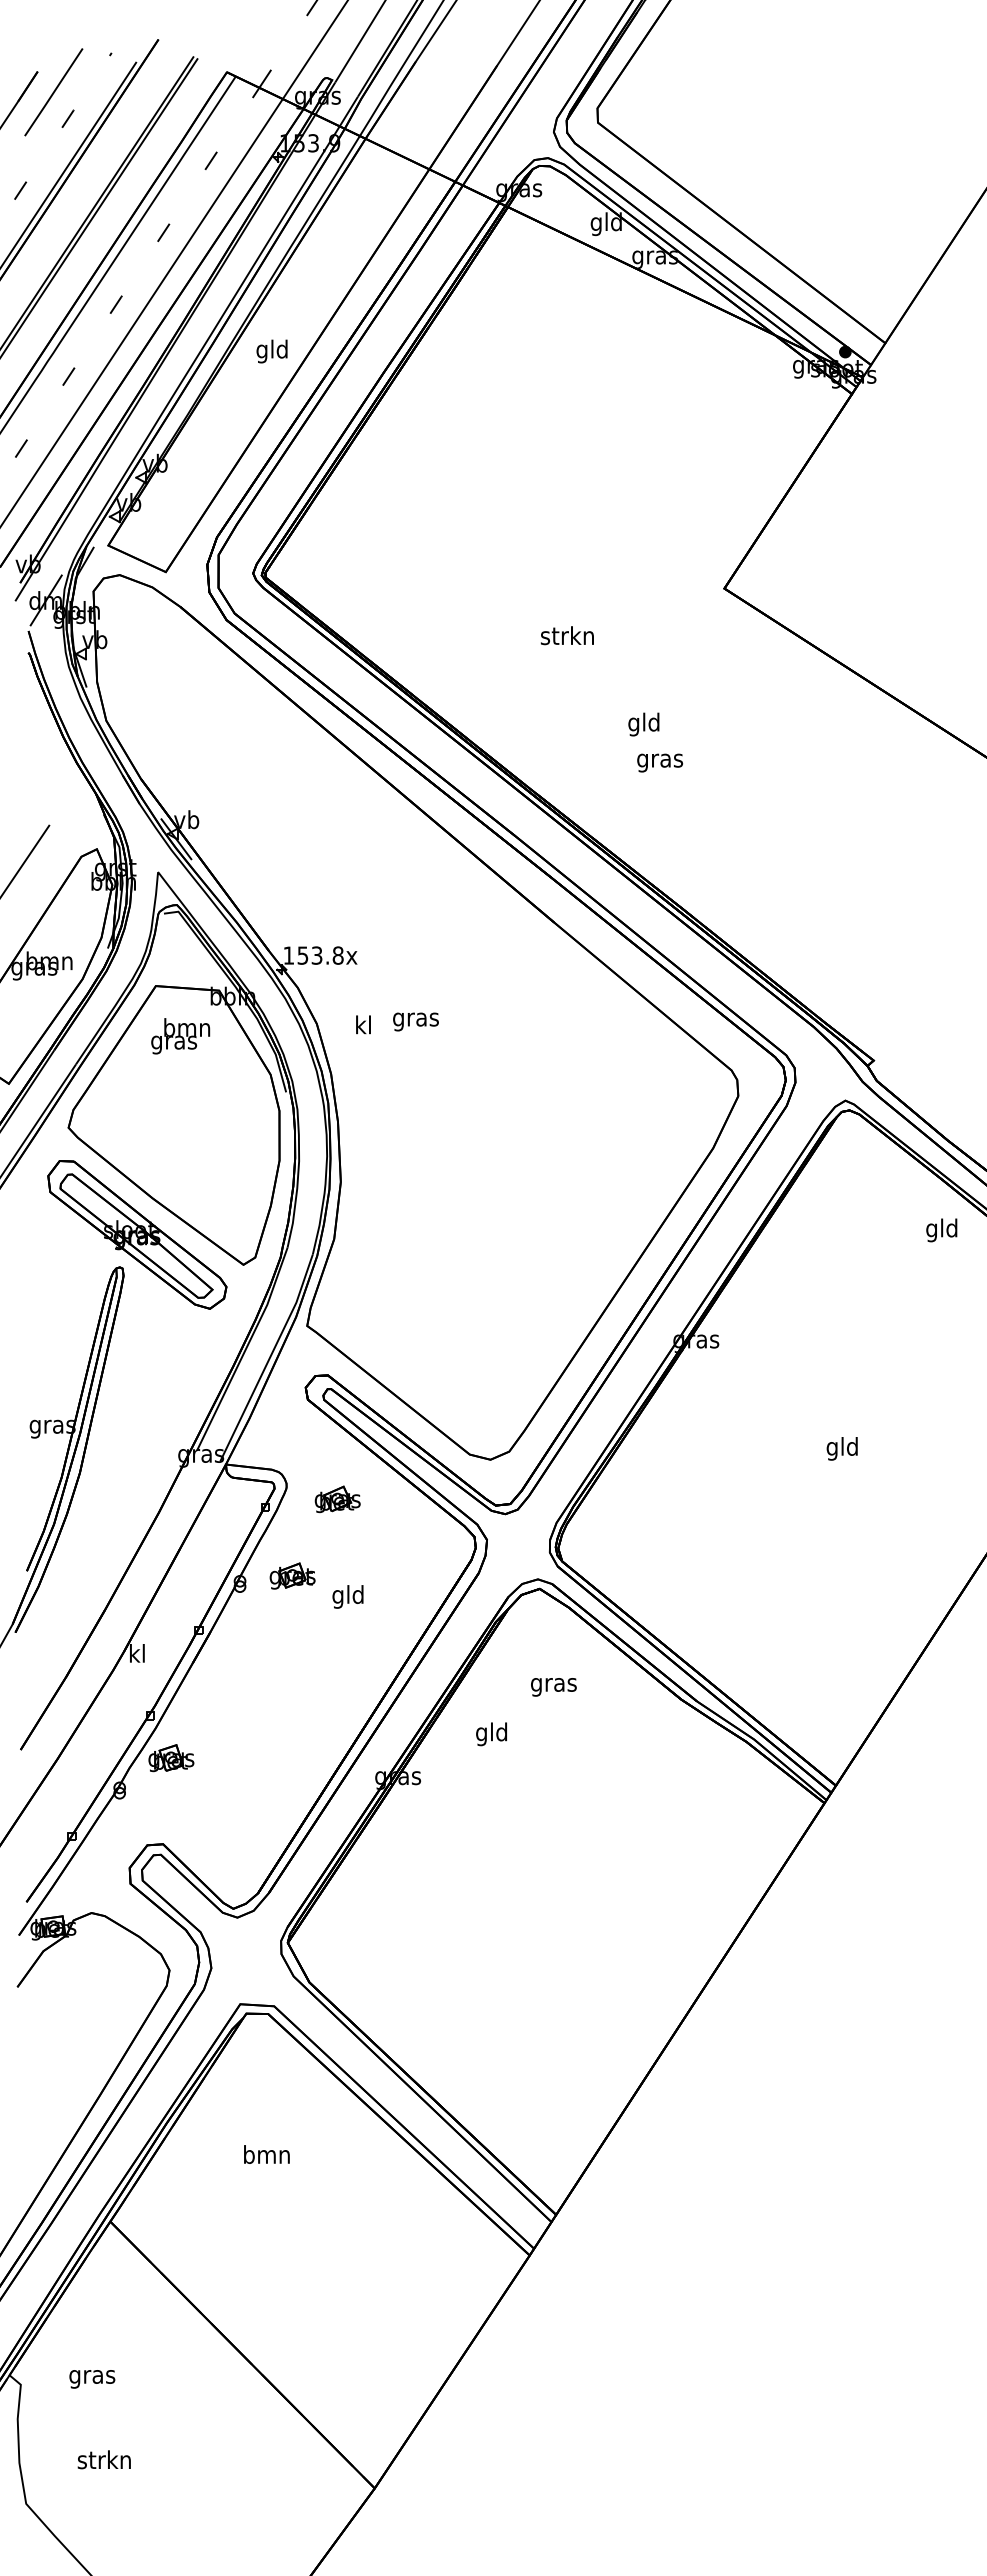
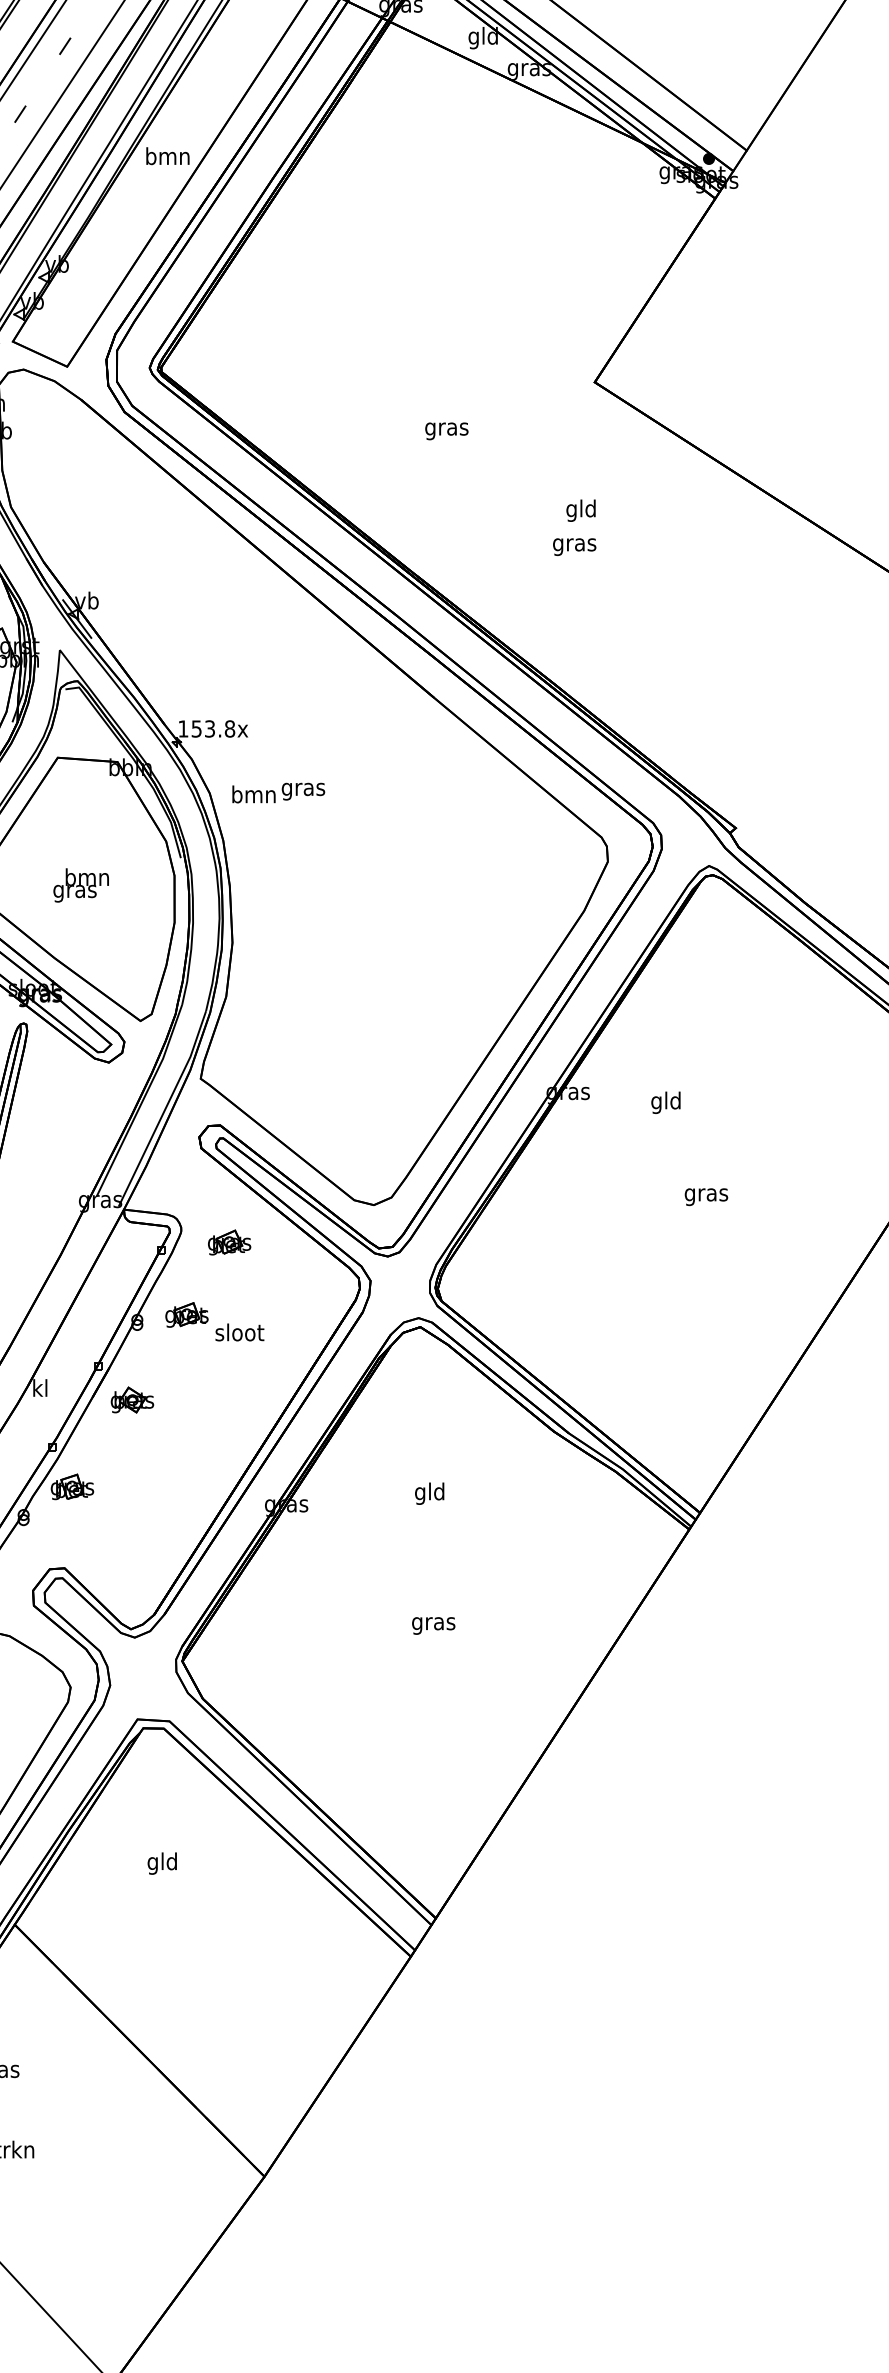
text: (272, 351) -> (167, 158), gld -> bmn
text: (566, 637) -> (445, 428), strkn -> gras
text: (643, 724) -> (580, 510), moved
text: (660, 762) -> (575, 546), moved
text: (363, 1024) -> (253, 794), kl -> bmn
text: (180, 1036) -> (81, 885), moved
text: (941, 1230) -> (665, 1102), moved
text: (842, 1448) -> (706, 1194), gld -> gras
text: (348, 1596) -> (239, 1334), gld -> sloot
part: (234, 1665) -> (132, 1399), added
text: (553, 1687) -> (433, 1626), moved
text: (491, 1734) -> (429, 1493), moved
text: (266, 2156) -> (162, 1863), bmn -> gld

